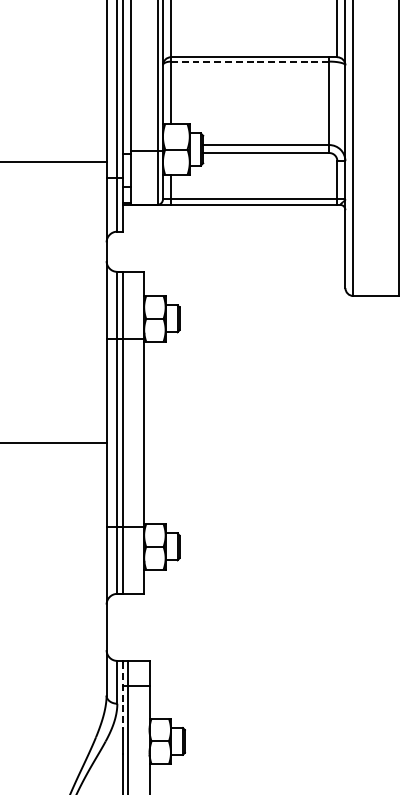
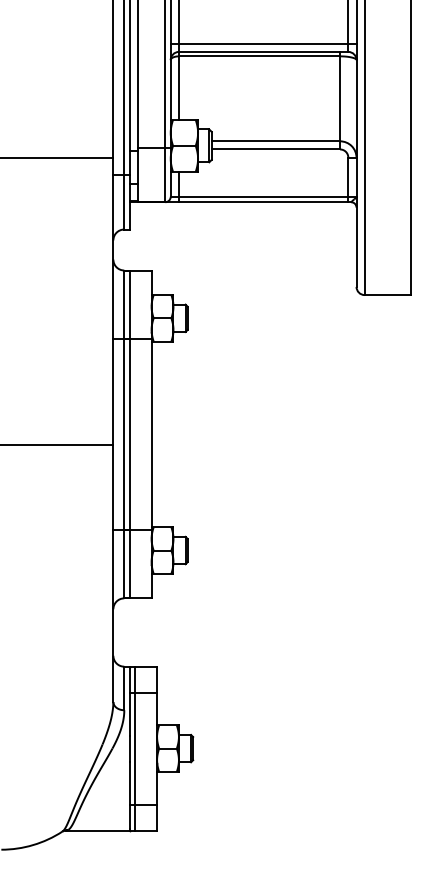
line: (254, 48) -> (263, 43), added
line: (250, 61) -> (259, 56), dashed -> solid
line: (122, 695) -> (129, 701), dashed -> solid

